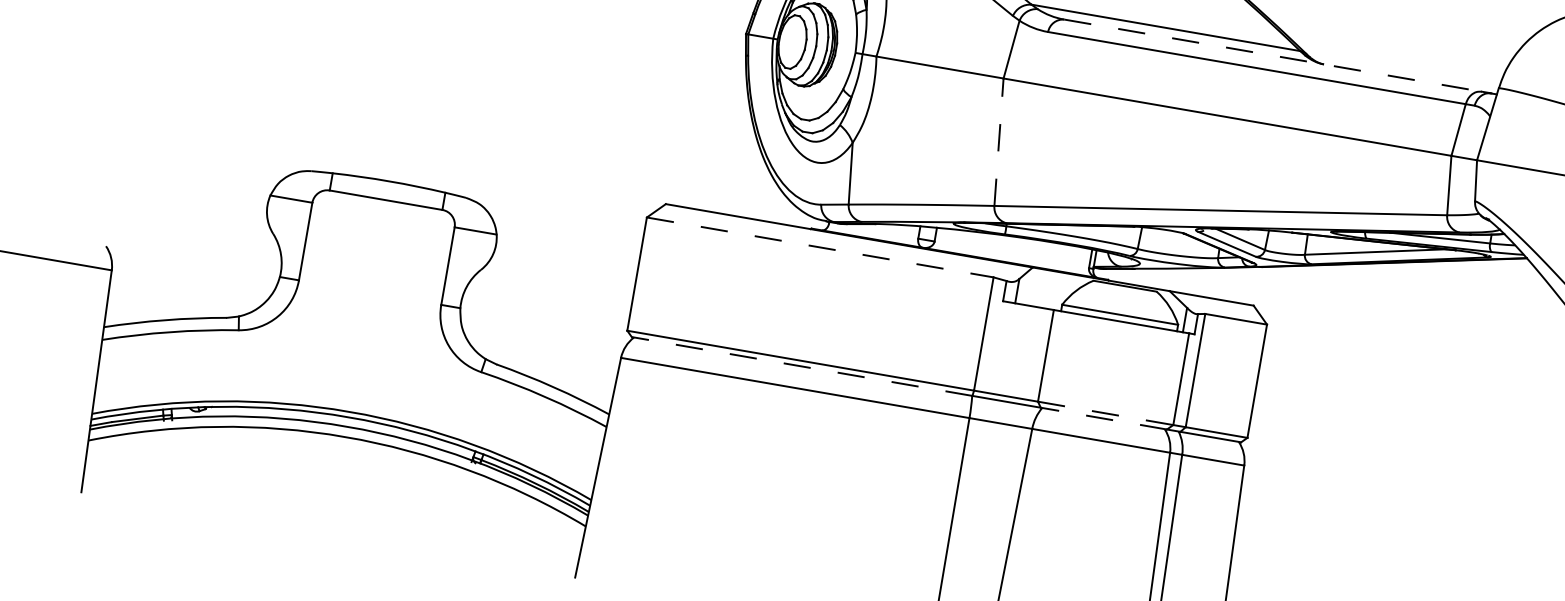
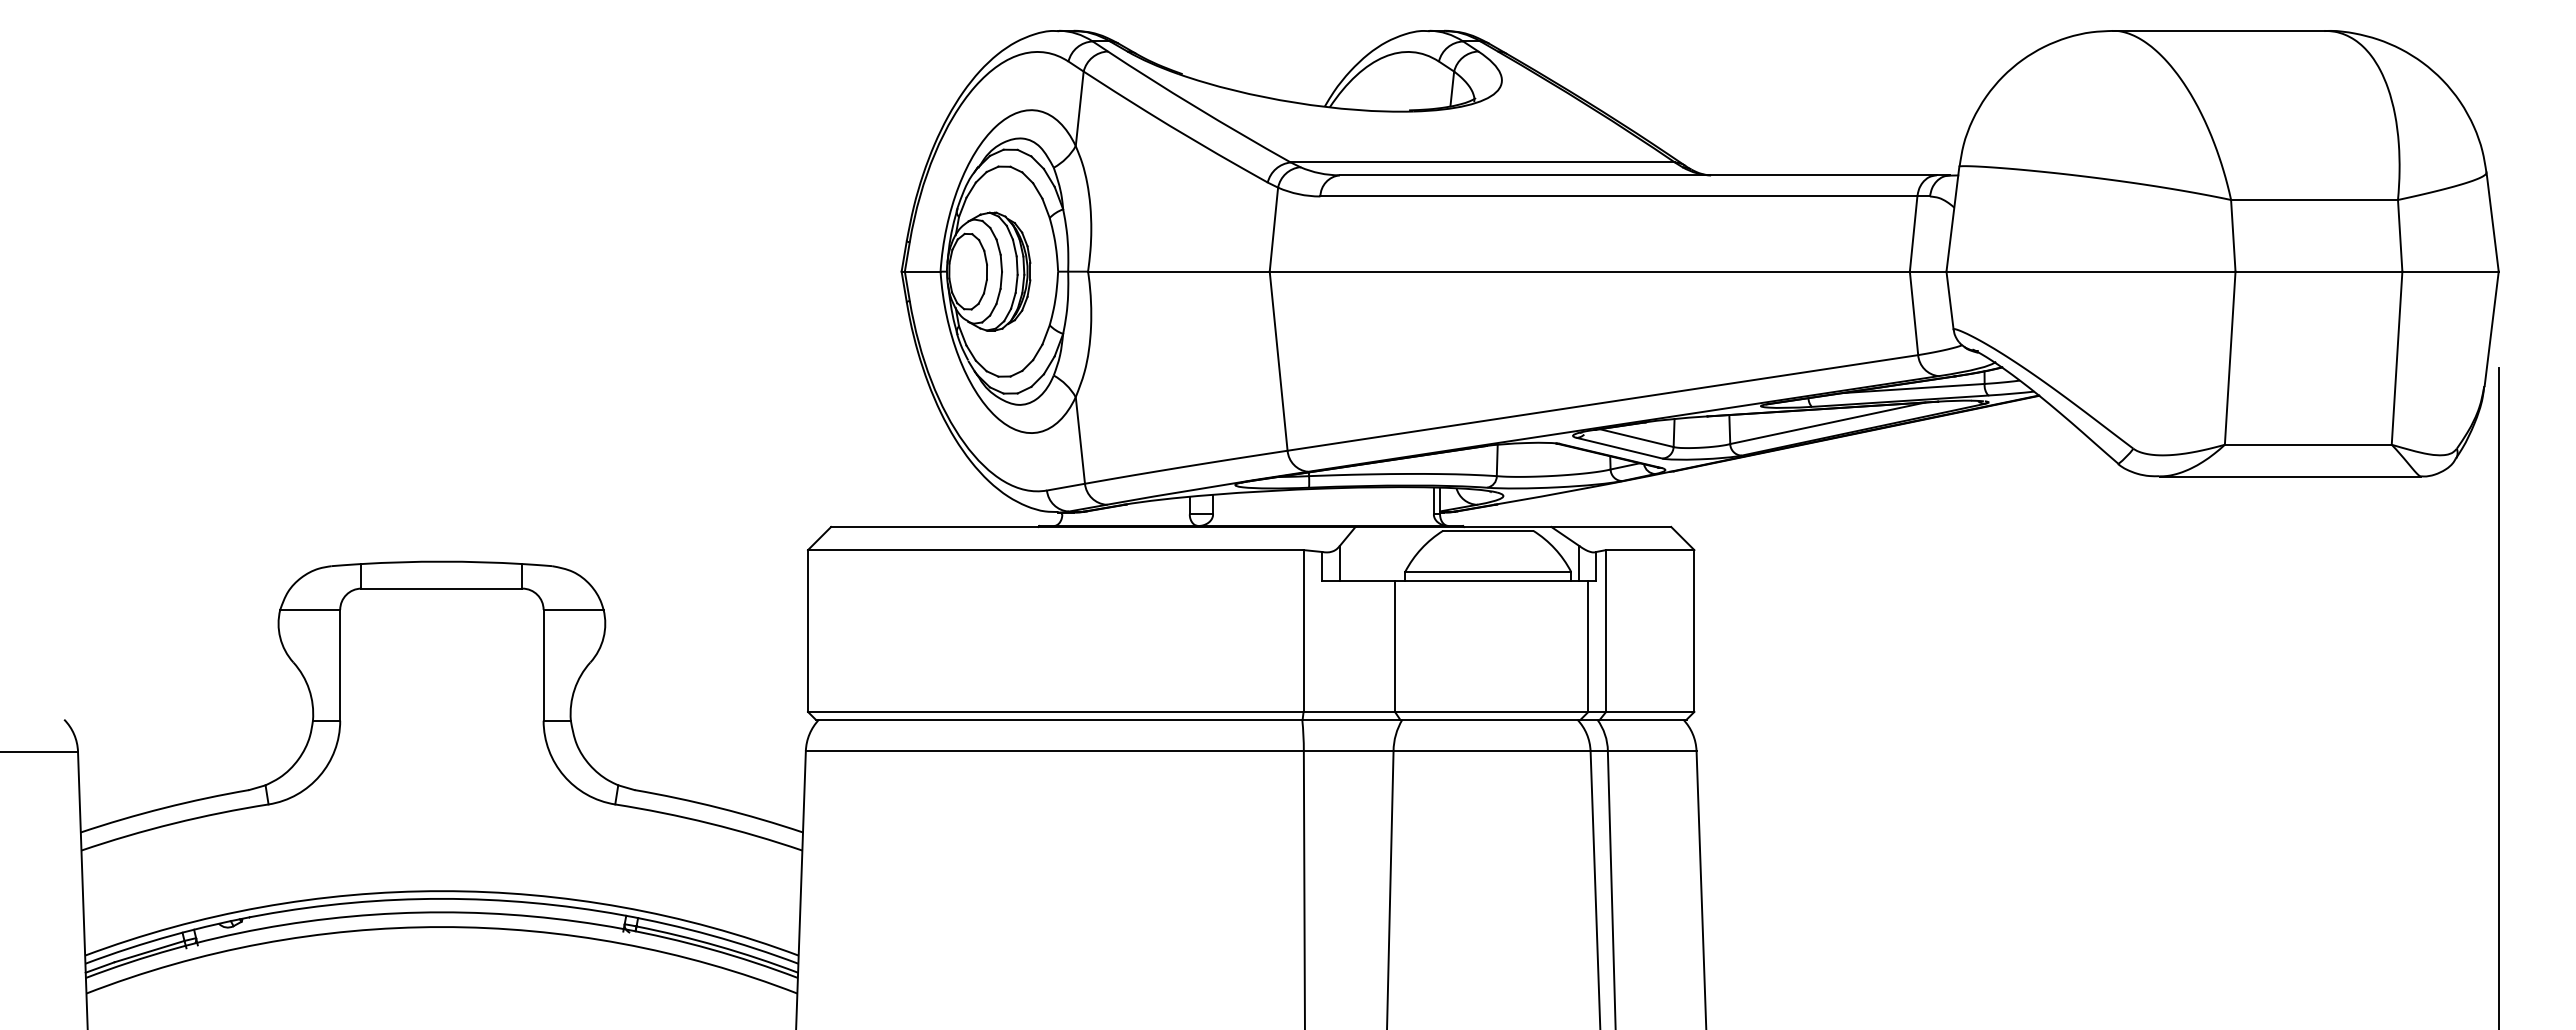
line: (1273, 55) -> (1638, 175), dashed -> solid
line: (998, 142) -> (1278, 361), dashed -> solid
line: (819, 247) -> (1055, 550), dashed -> solid
line: (801, 366) -> (1058, 719), dashed -> solid
line: (1105, 413) -> (1491, 711), dashed -> solid
line: (1103, 418) -> (1489, 719), dashed -> solid

